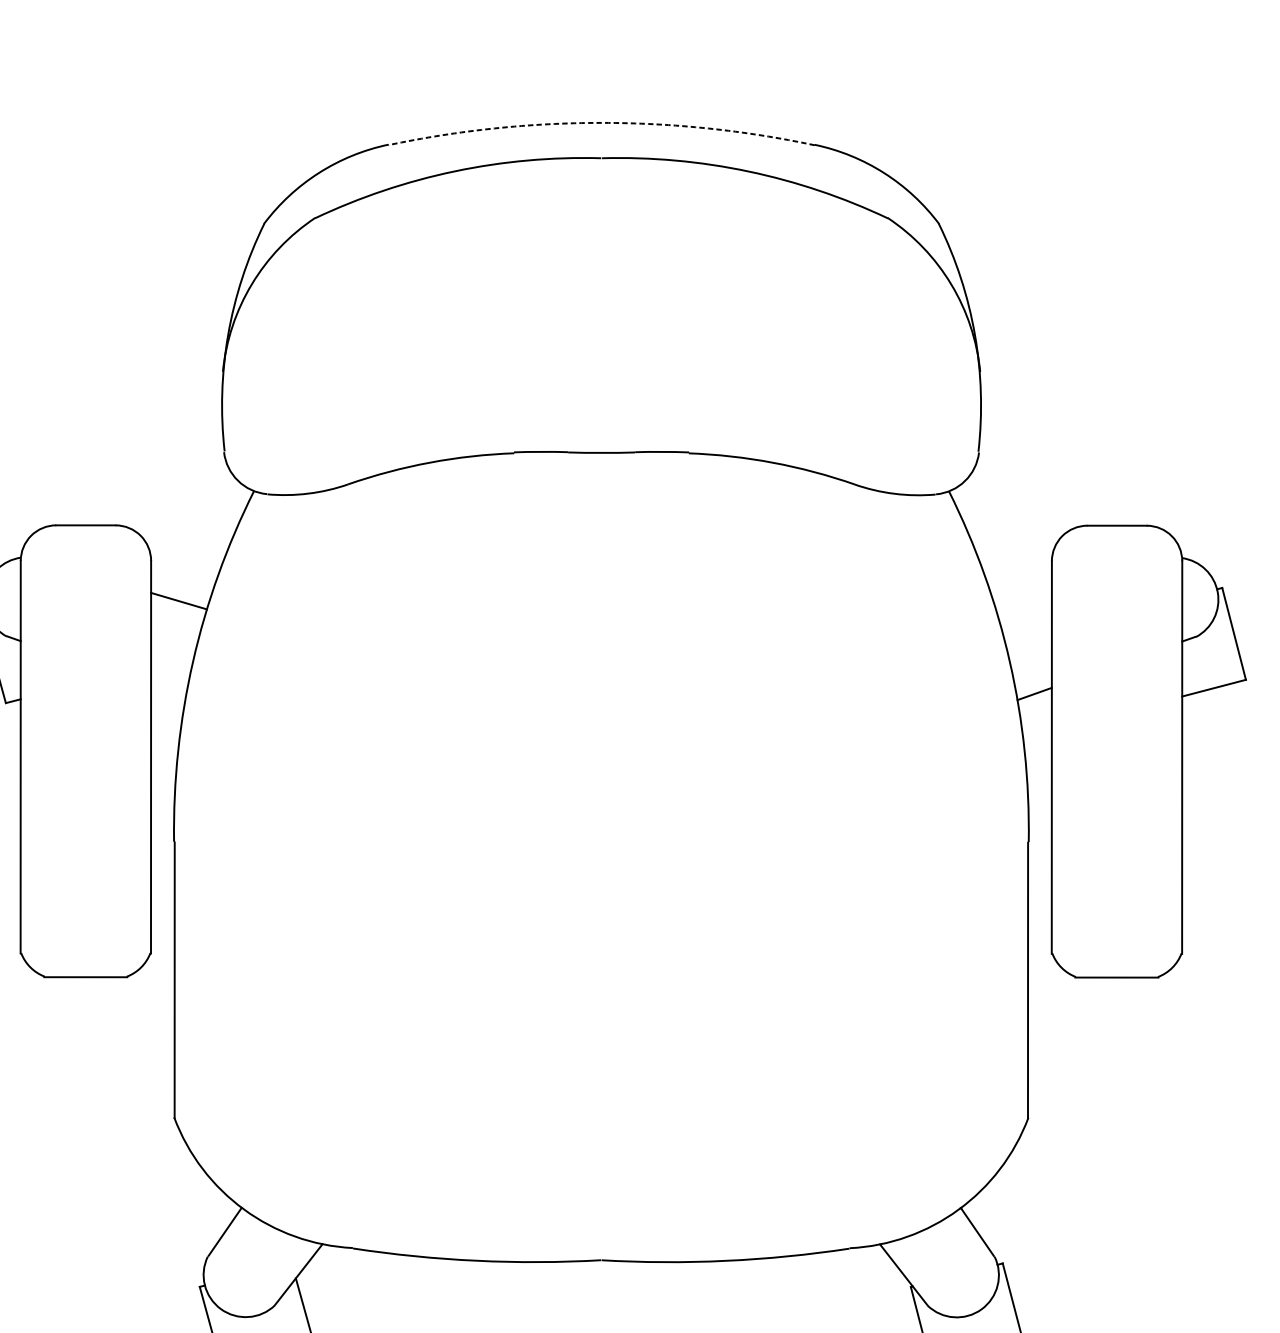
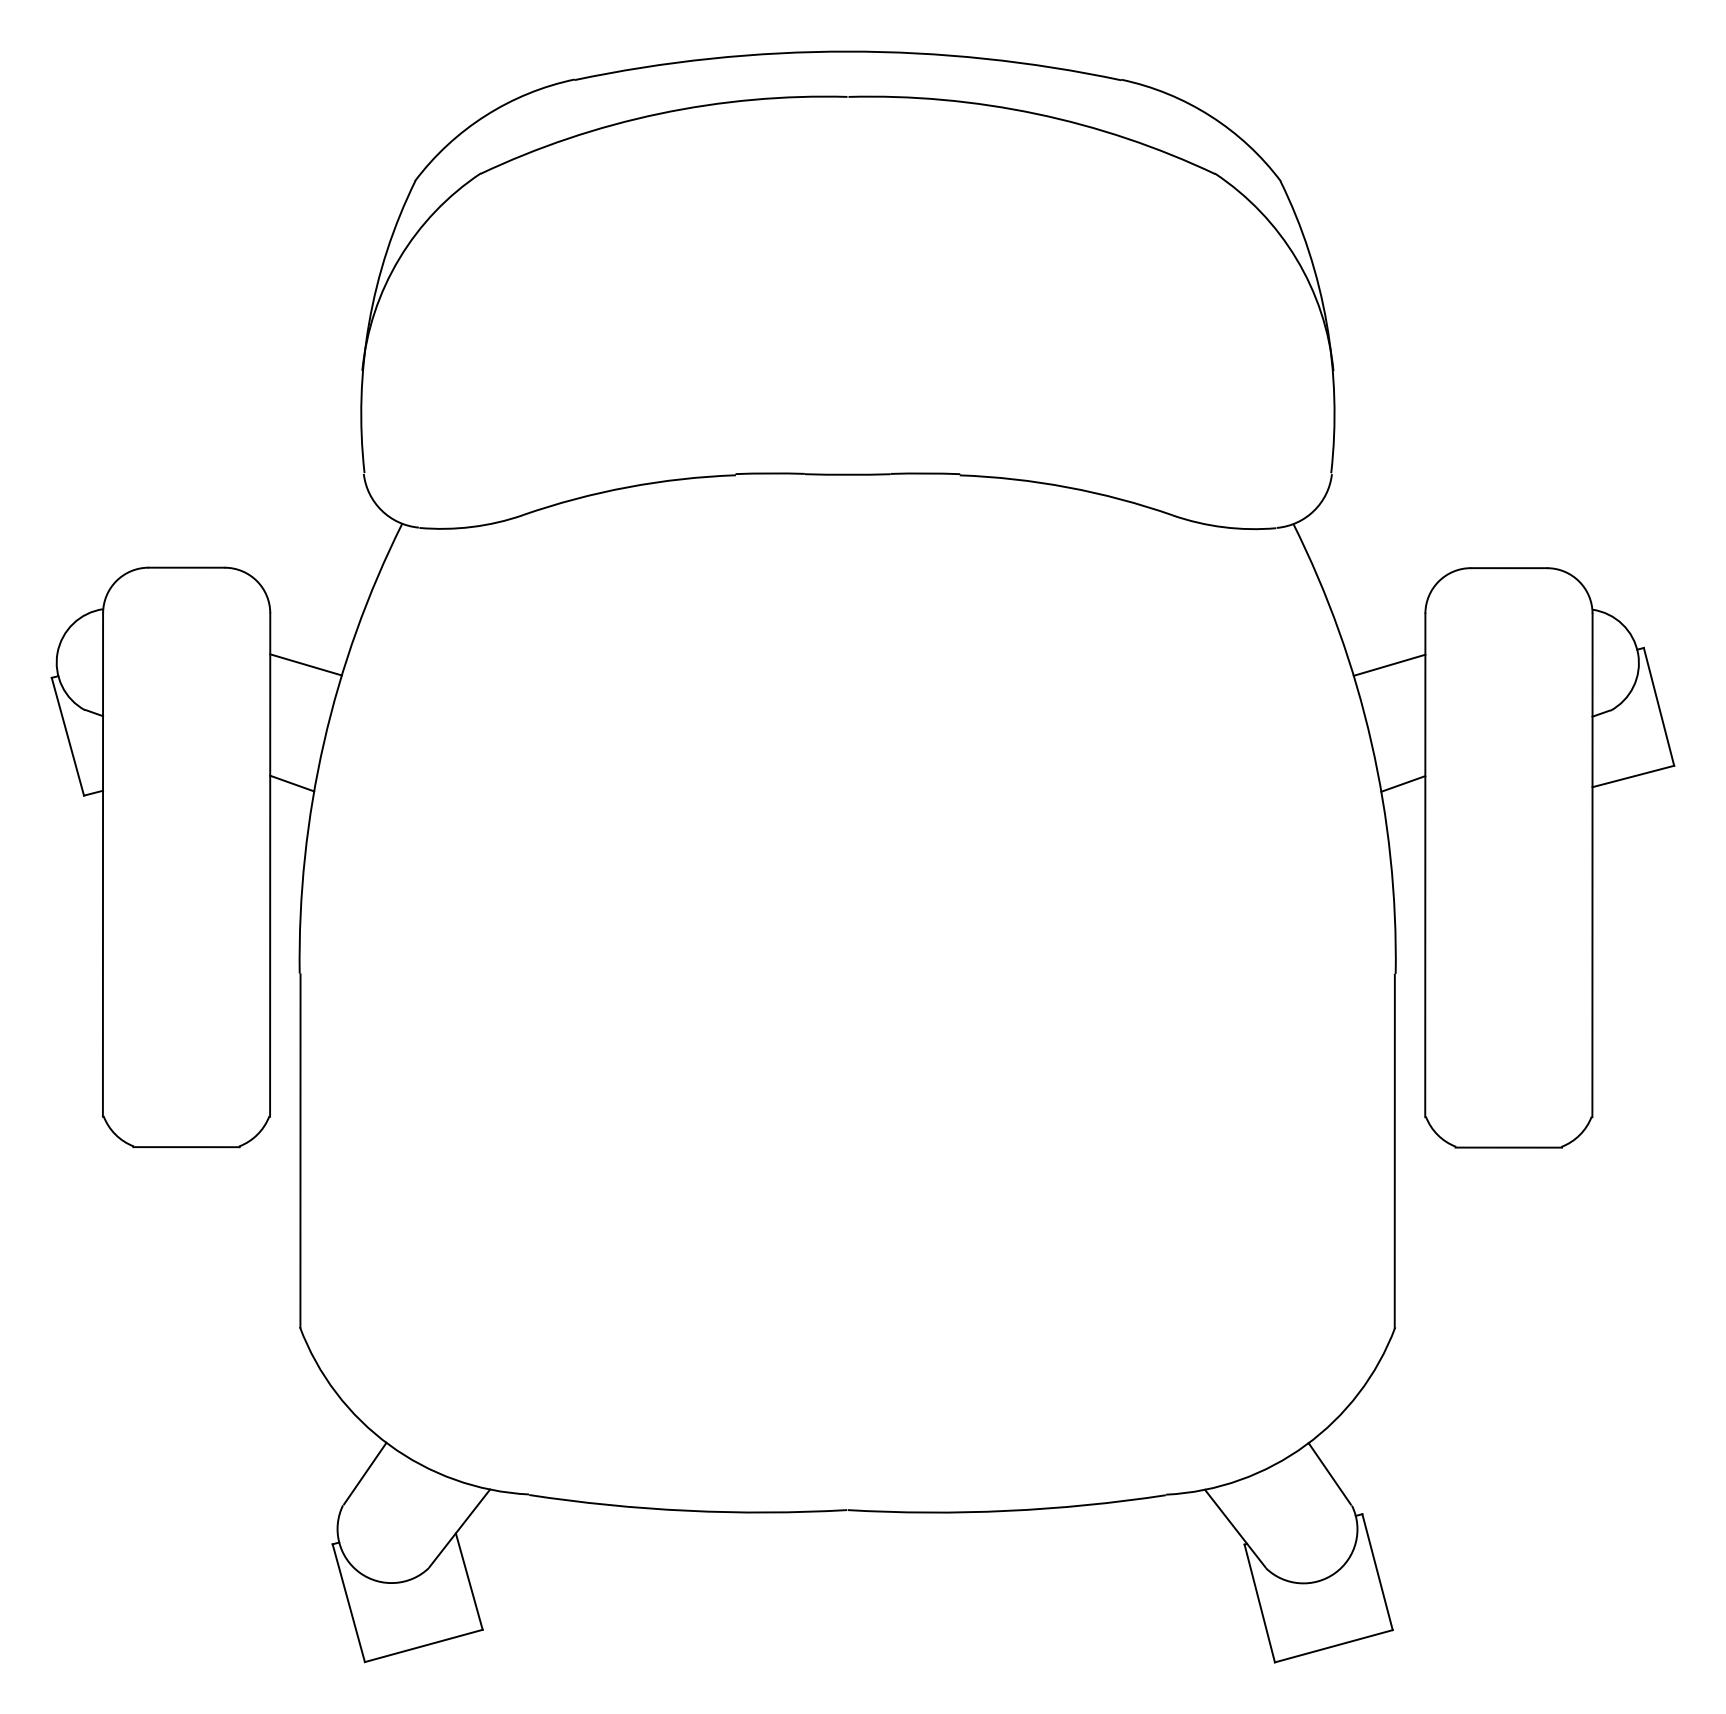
arc: (602, 122) -> (848, 51), dashed -> solid
line: (1023, 600) -> (1389, 664), added
line: (168, 693) -> (292, 783), added

